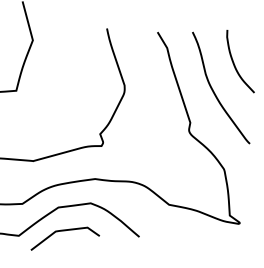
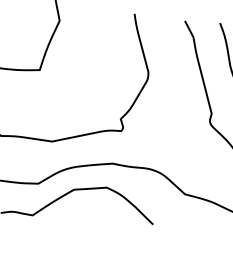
curve: (64, 231) -> (78, 214), removed

